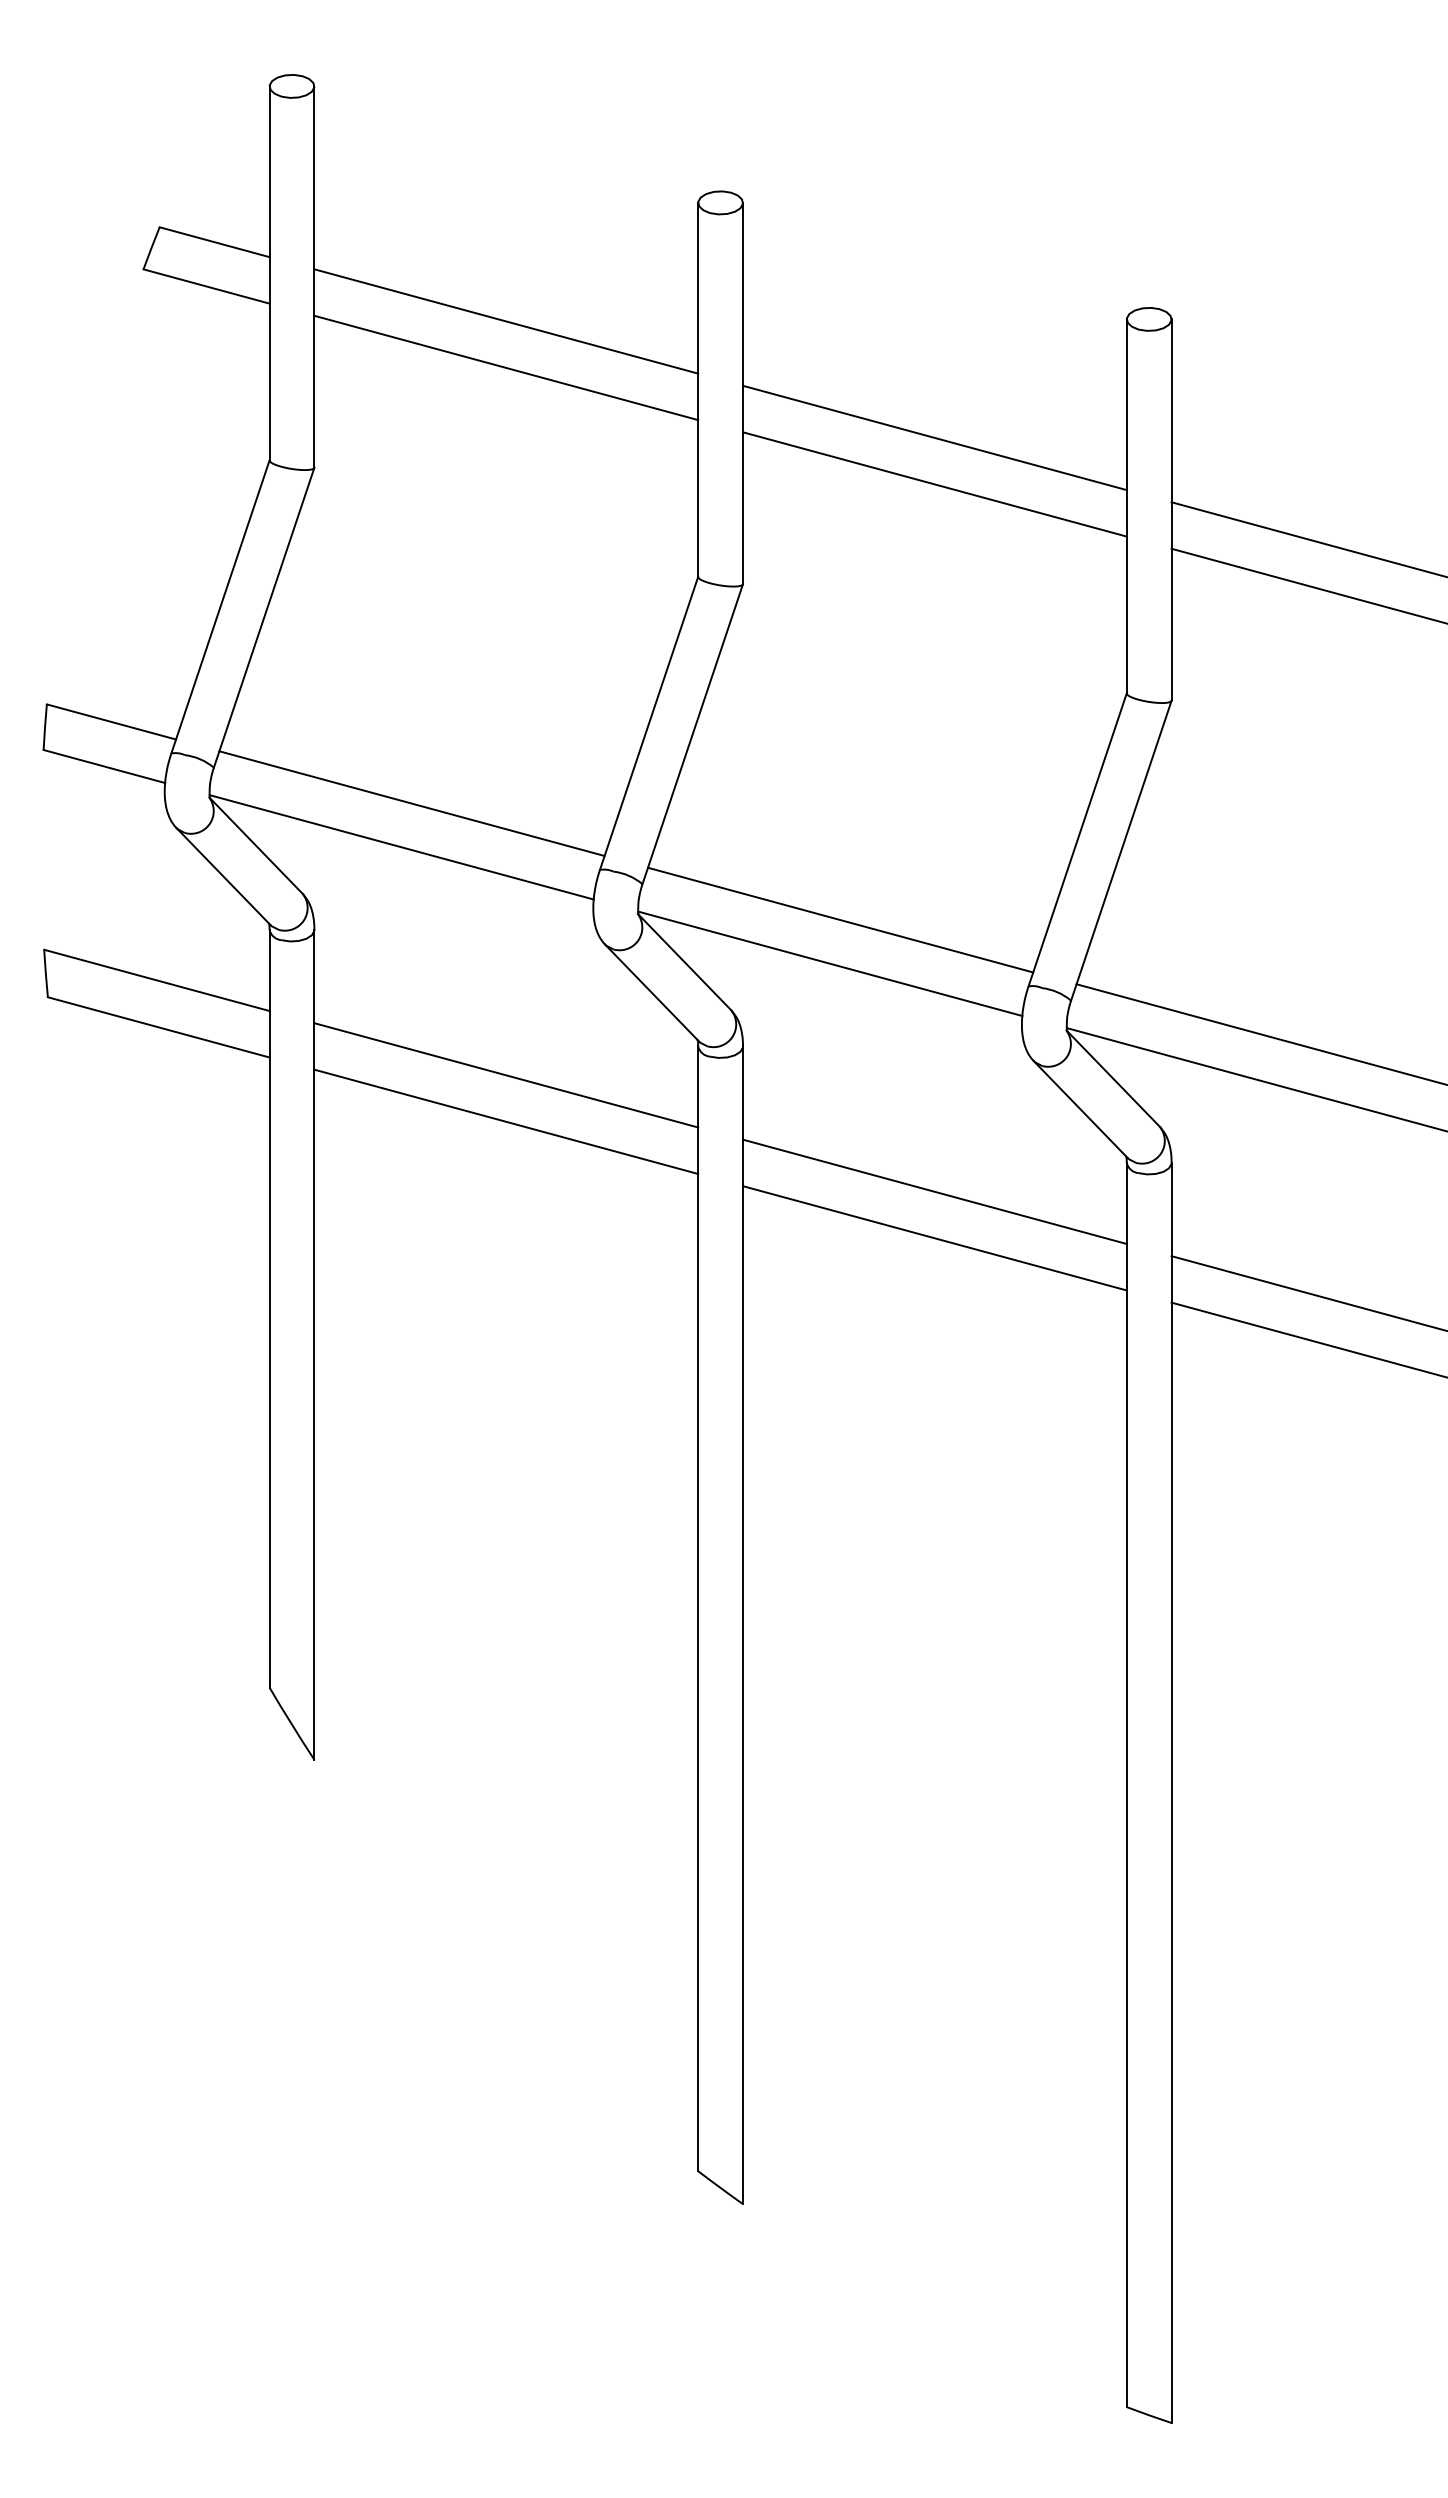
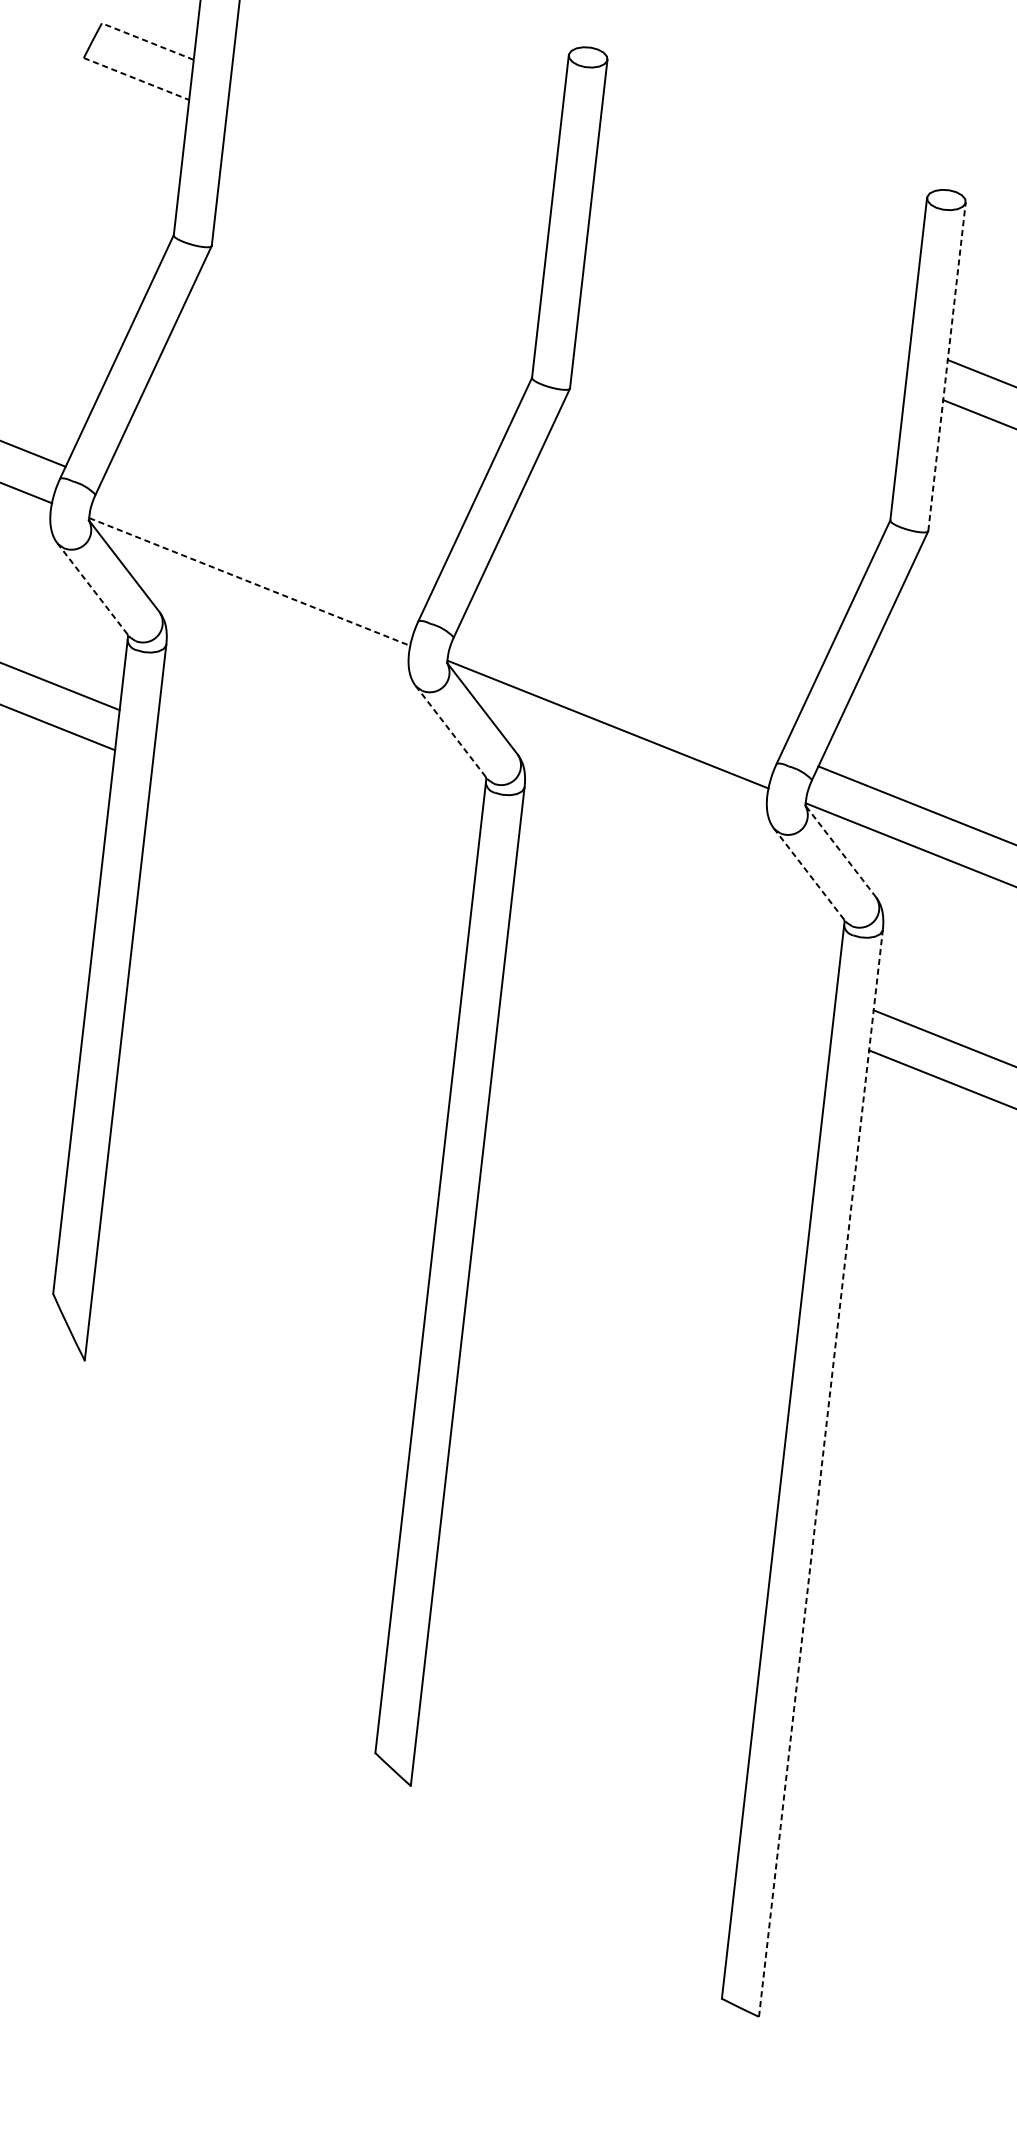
line: (214, 242) -> (147, 41), solid -> dashed
line: (207, 286) -> (137, 79), solid -> dashed
line: (506, 321) -> (391, 138), removed
line: (506, 367) -> (387, 178), removed
line: (934, 437) -> (749, 280), removed
line: (934, 484) -> (744, 321), removed
line: (1171, 509) -> (946, 366), solid -> dashed
line: (411, 803) -> (262, 545), removed
line: (402, 847) -> (250, 582), solid -> dashed
line: (223, 876) -> (93, 589), solid -> dashed
line: (840, 919) -> (621, 687), removed
line: (652, 993) -> (451, 732), solid -> dashed
line: (506, 1075) -> (317, 789), removed
line: (1113, 1078) -> (841, 851), solid -> dashed
line: (1081, 1109) -> (810, 874), solid -> dashed
line: (506, 1121) -> (313, 828), removed
line: (934, 1191) -> (675, 931), removed
line: (934, 1238) -> (670, 971), removed
line: (1171, 1792) -> (820, 1472), solid -> dashed

